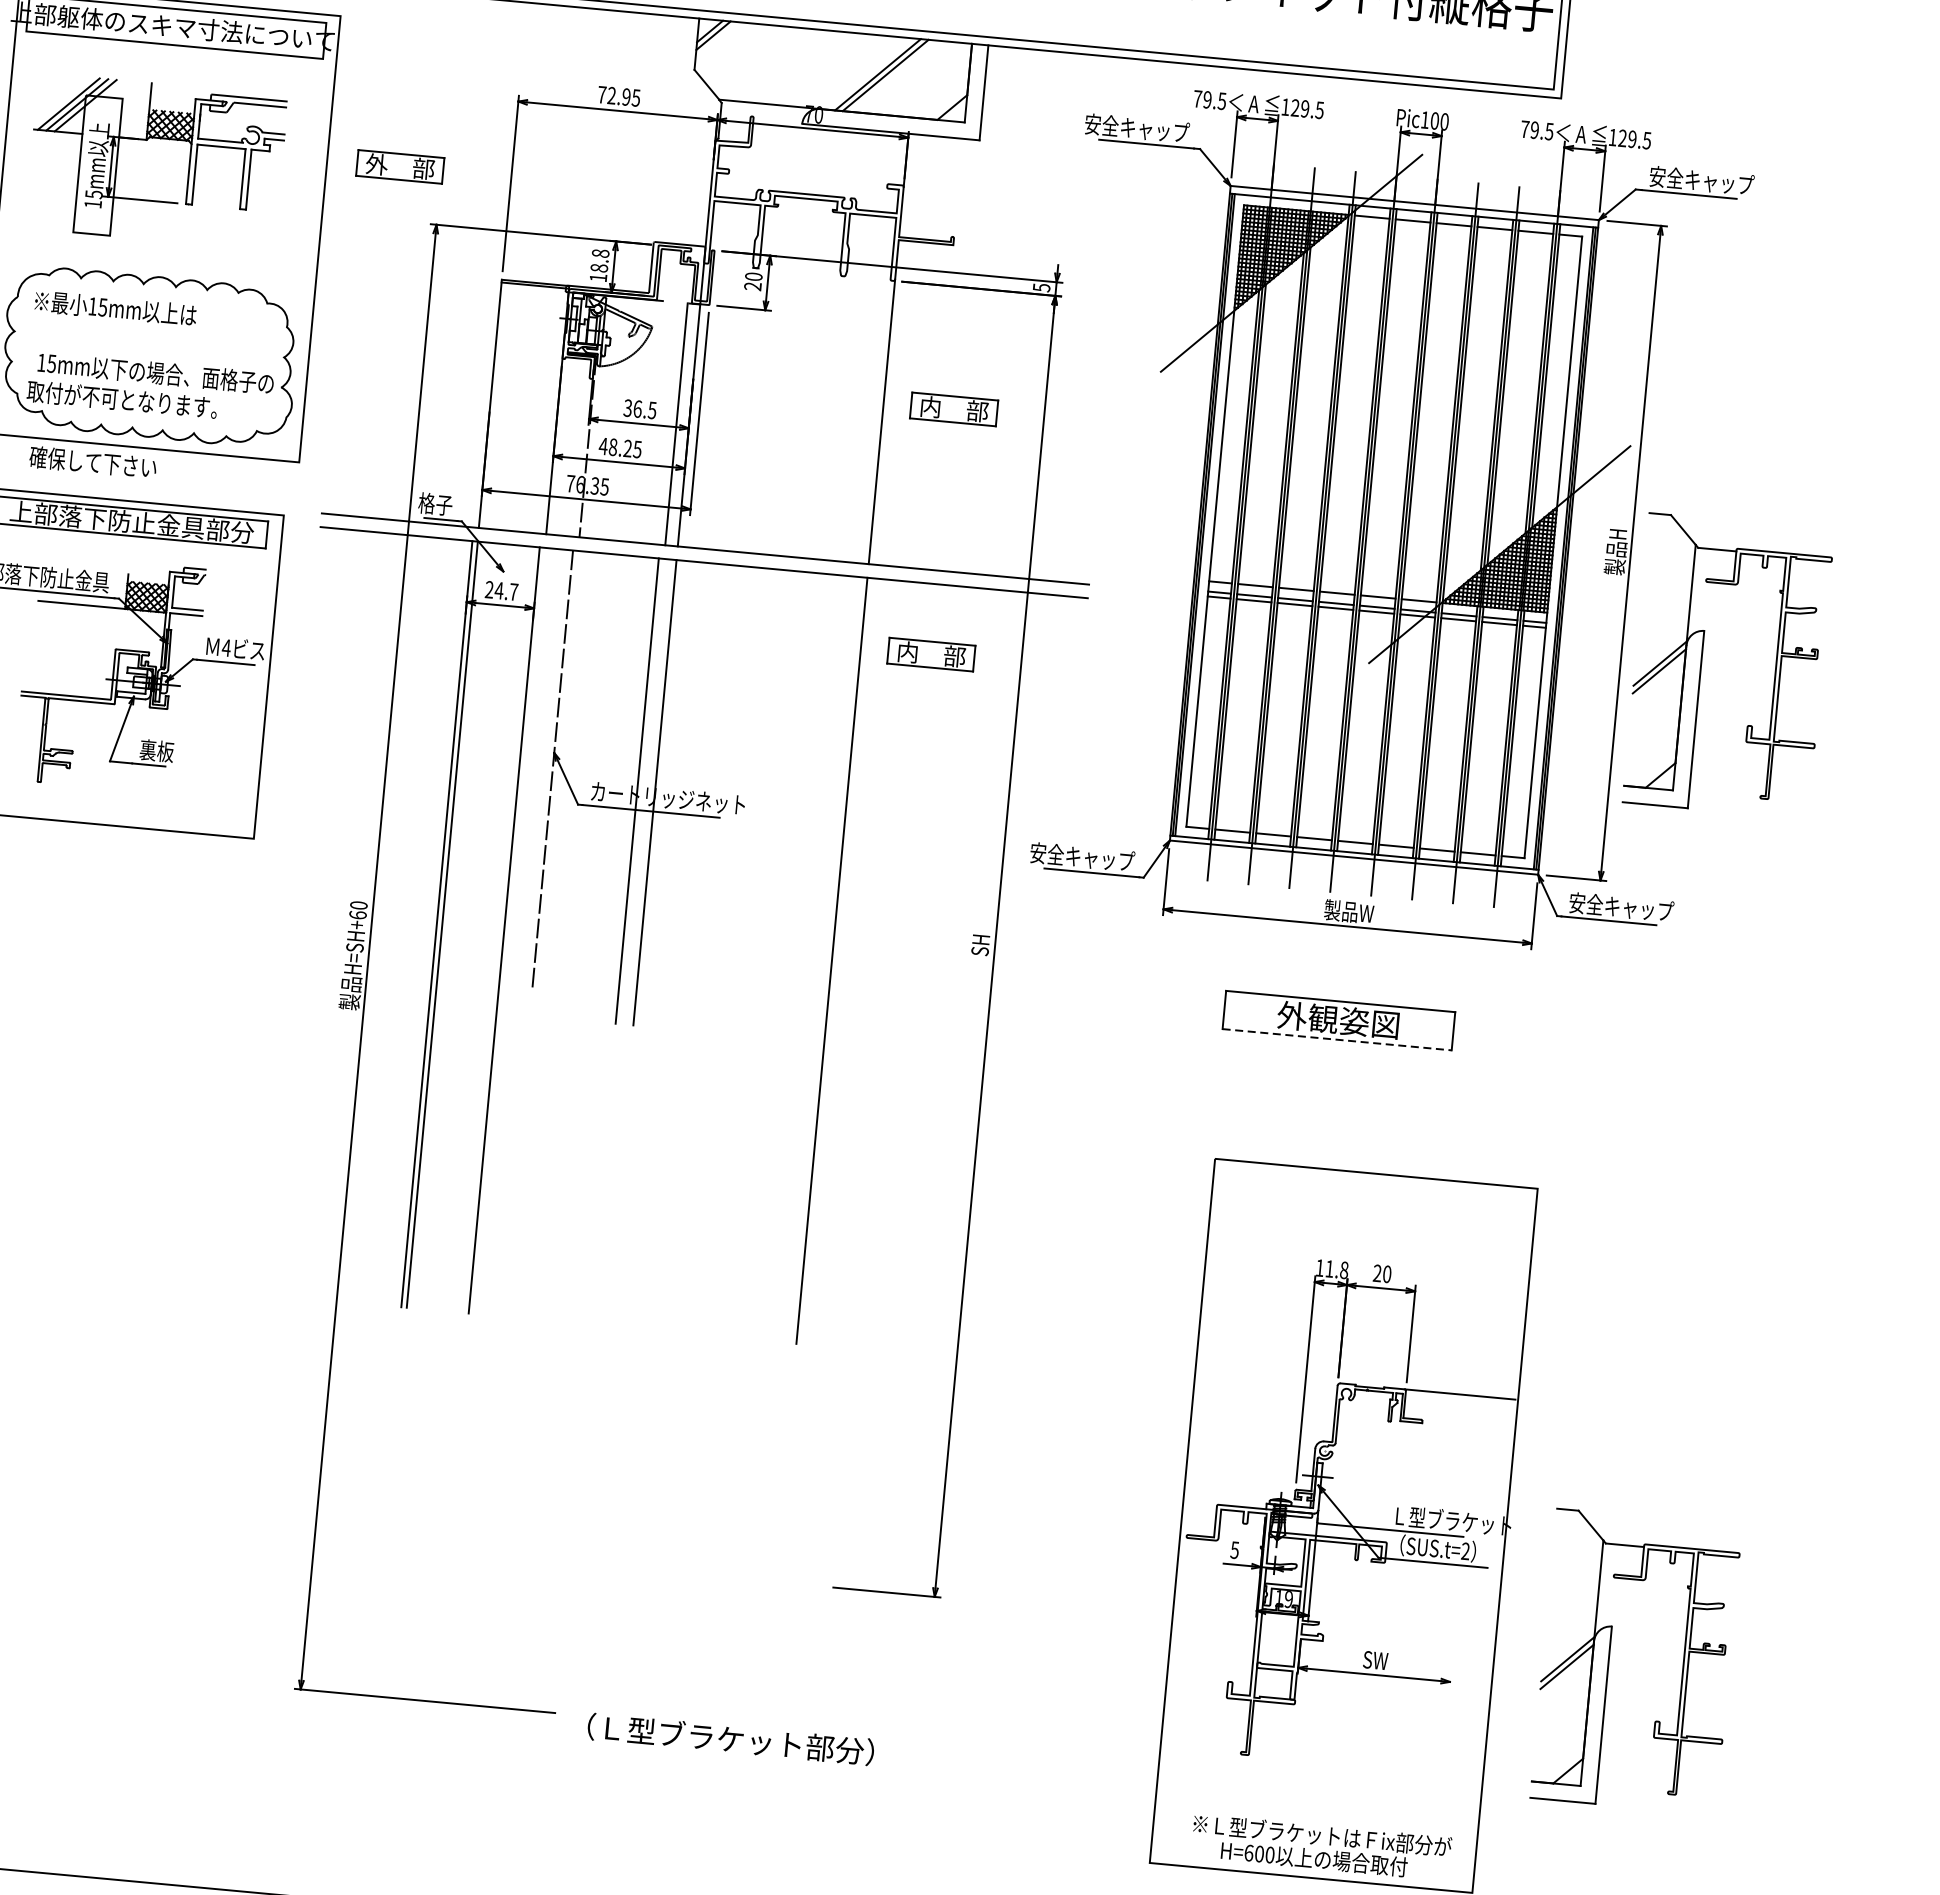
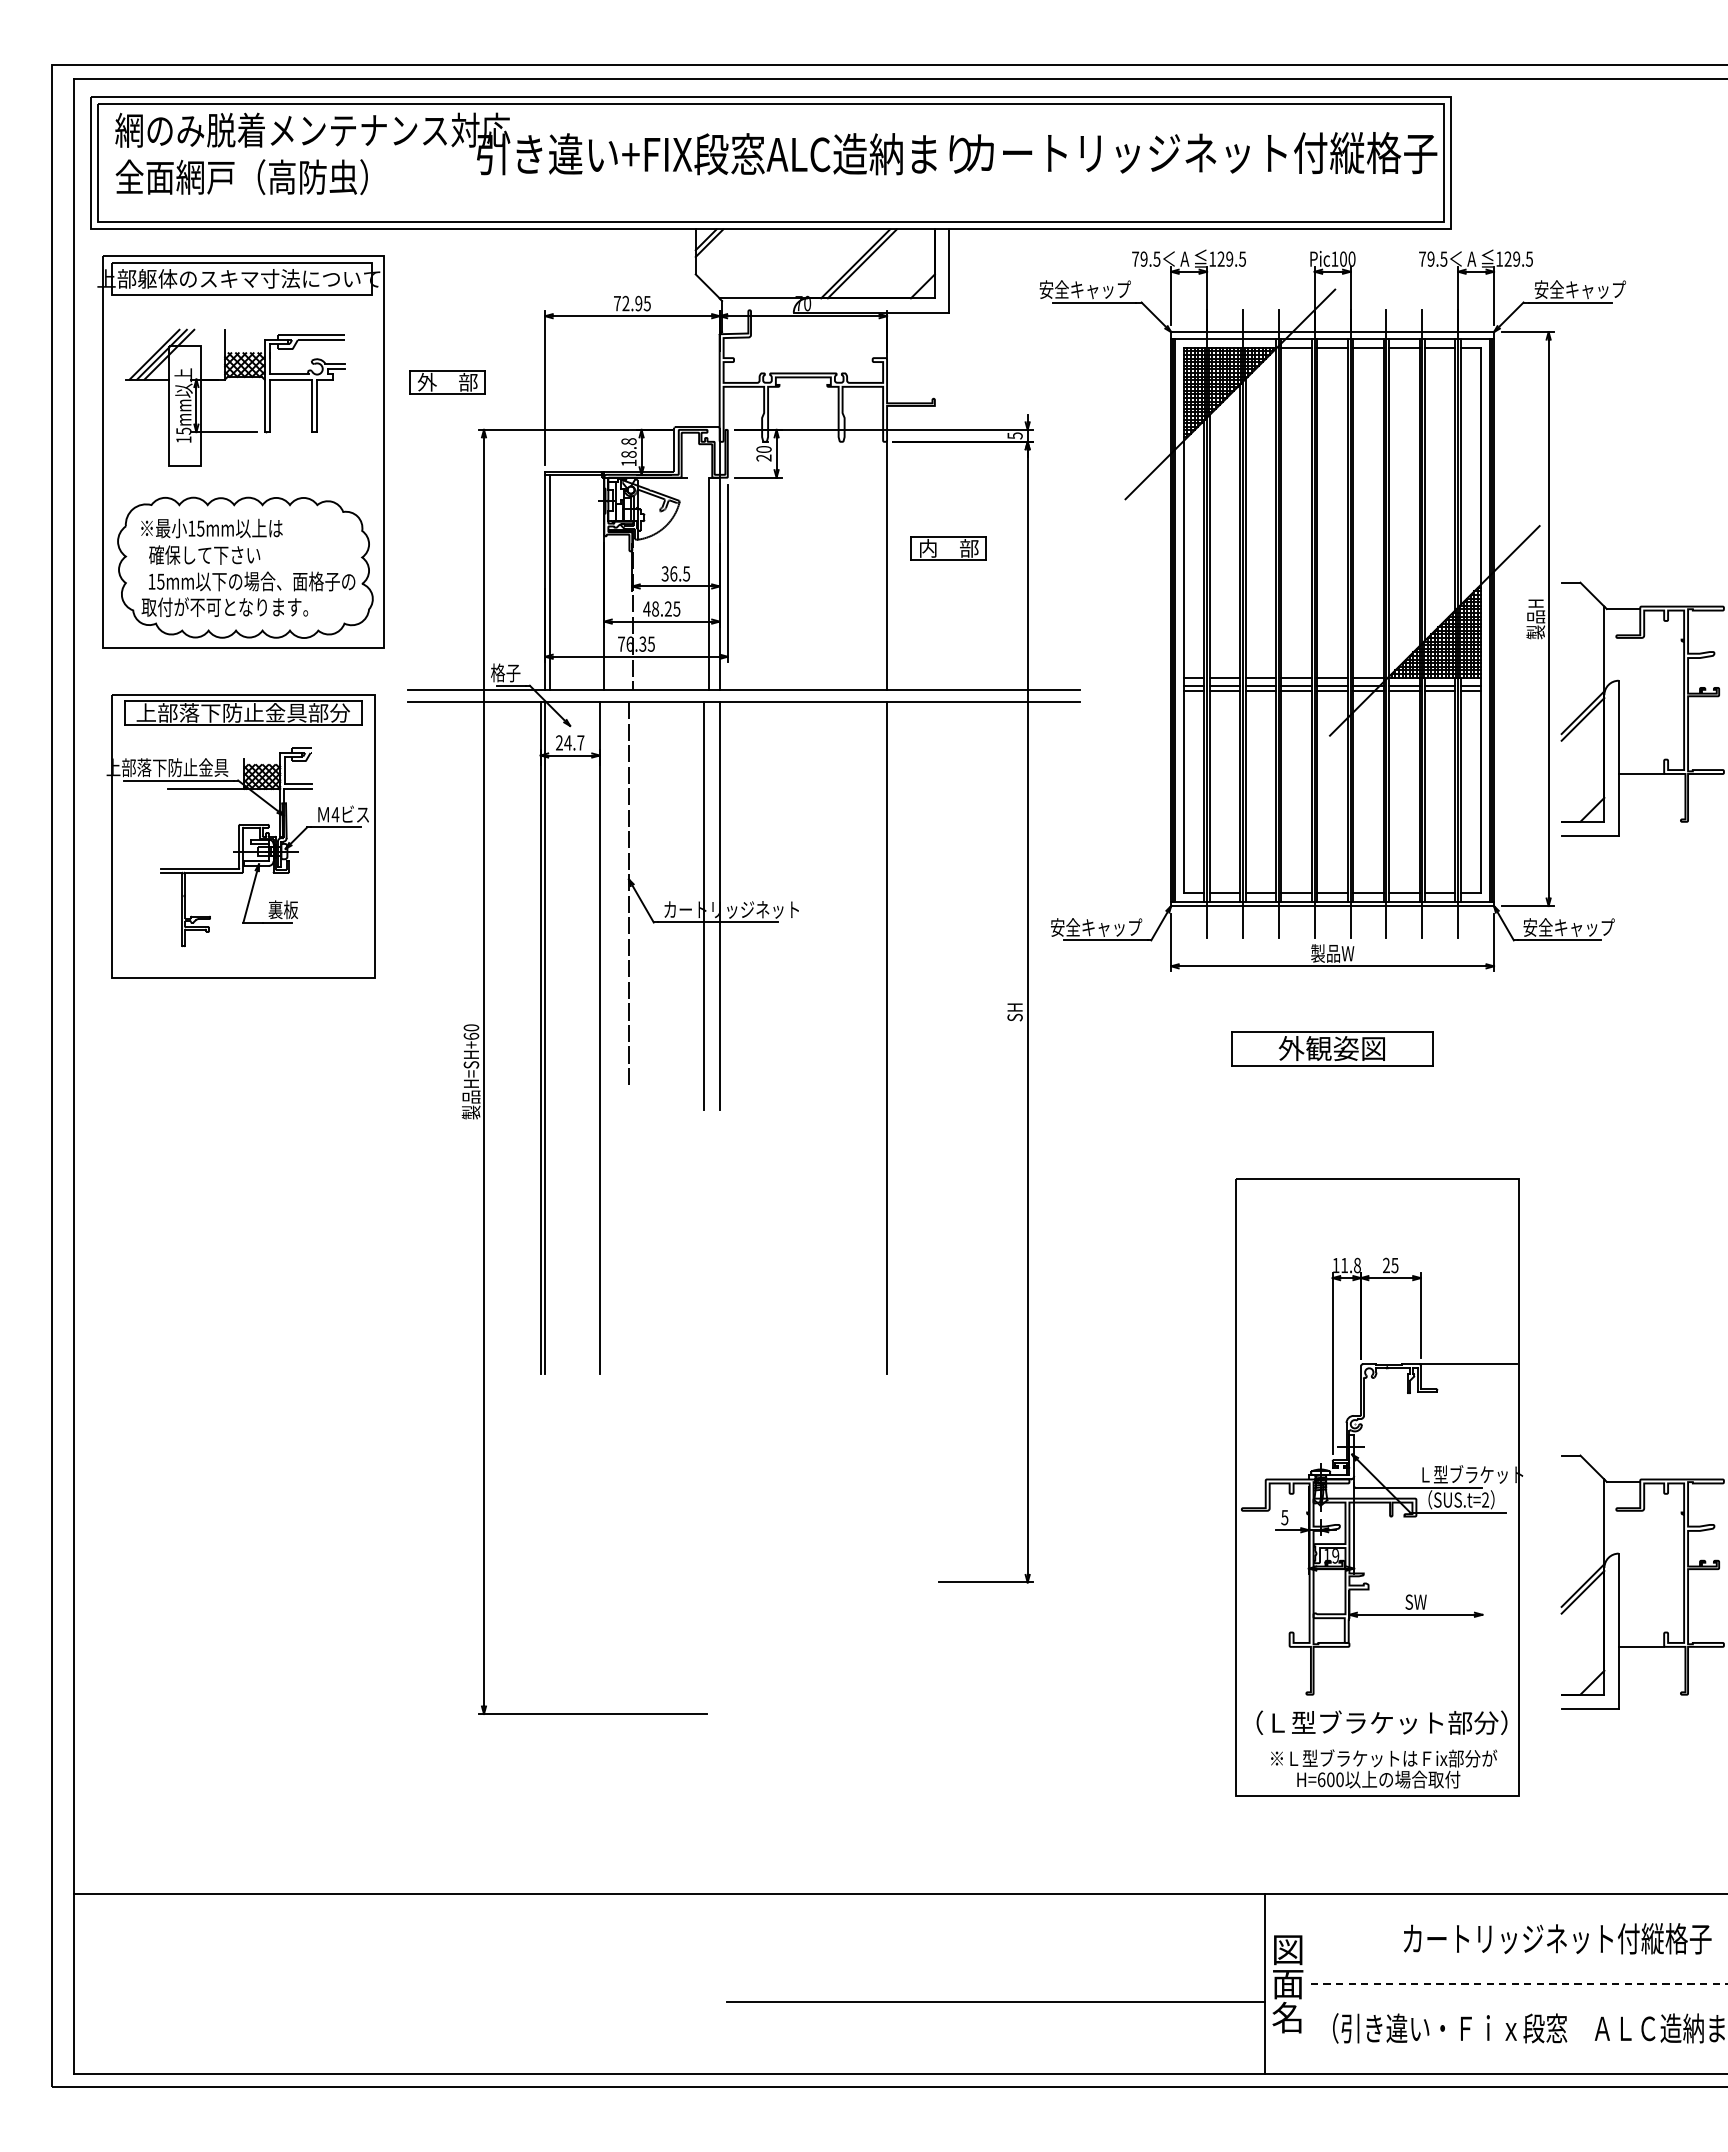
line: (496, 405) -> (550, 582), added
text: (93, 461) -> (204, 554), moved
part: (931, 654) -> (948, 763), removed
line: (1720, 740) -> (1641, 774), added
line: (1338, 1039) -> (1333, 1065), dashed -> solid
text: (1386, 1274) -> (1394, 1265), 20 -> 25
line: (1628, 1734) -> (1641, 1646), added
text: (730, 1739) -> (1381, 1722), moved

